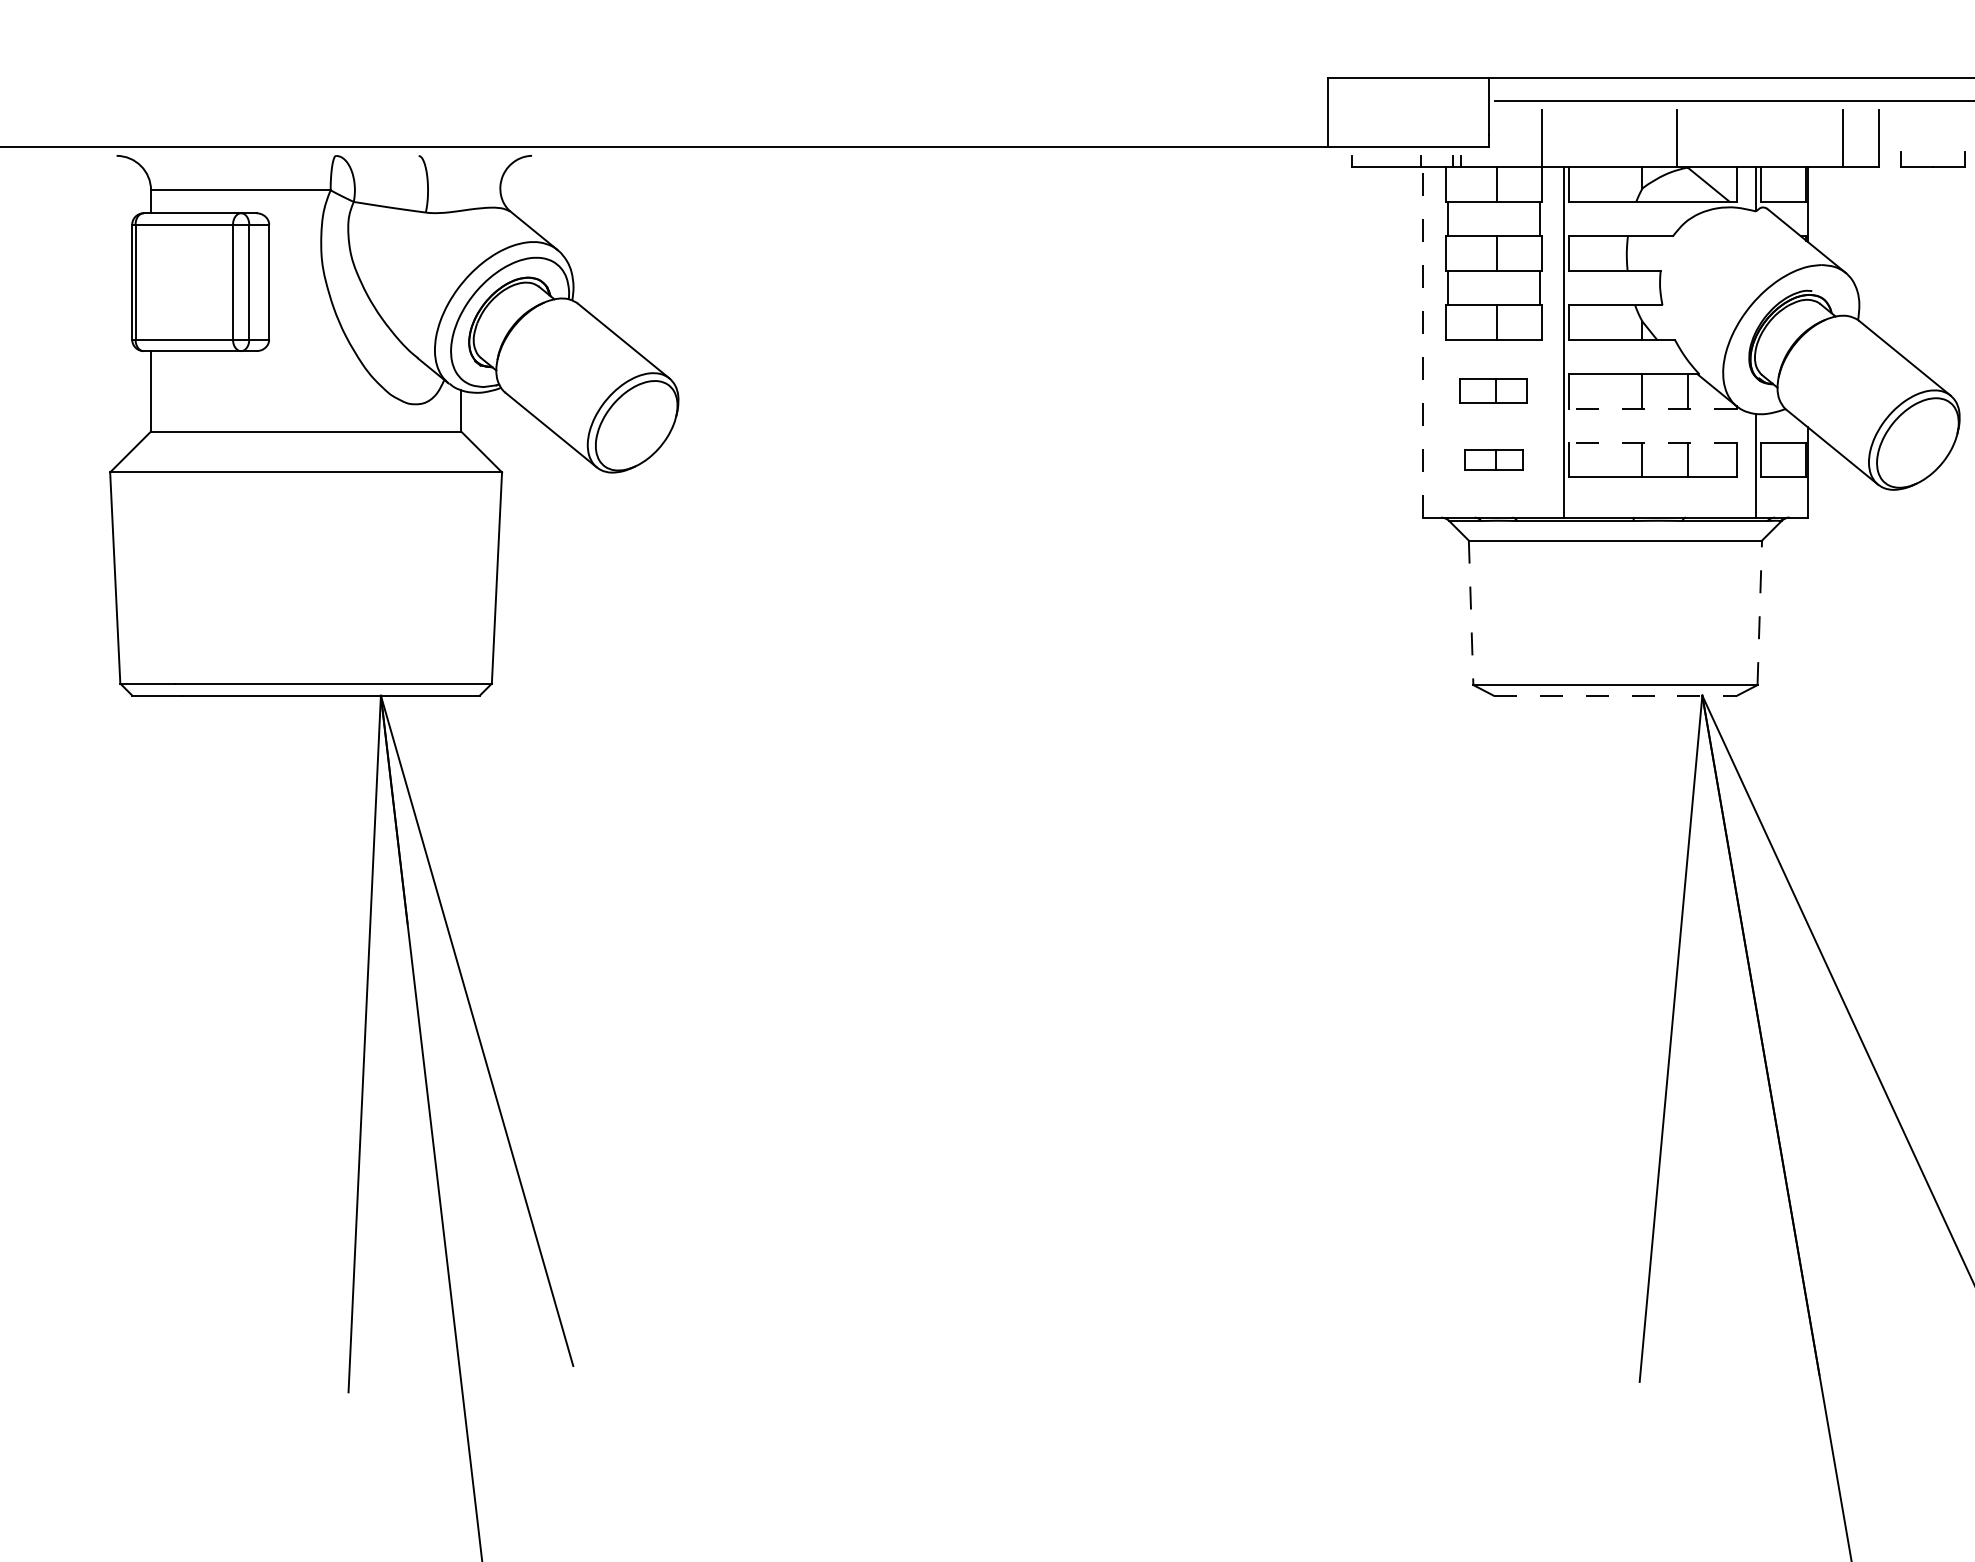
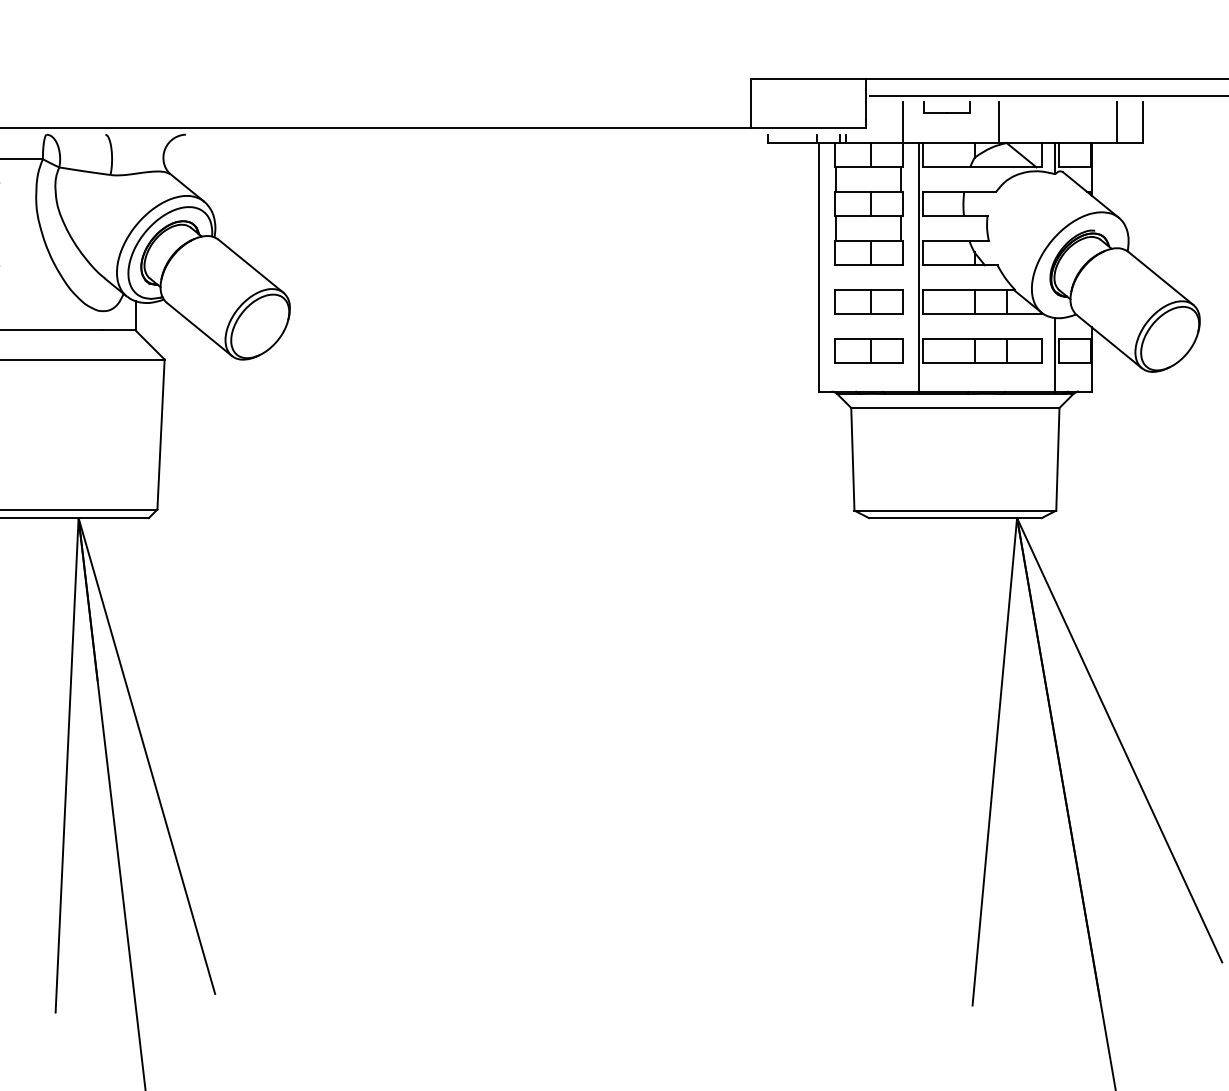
part: (1932, 166) -> (946, 112), moved
line: (1423, 342) -> (819, 267), dashed -> solid
part: (1493, 391) -> (868, 302), size x1.43
line: (1653, 408) -> (982, 314), dashed -> solid
line: (1653, 443) -> (982, 339), dashed -> solid
part: (1493, 459) -> (868, 350), size x1.67
line: (1759, 612) -> (1057, 459), dashed -> solid
line: (1471, 613) -> (853, 459), dashed -> solid
line: (1615, 695) -> (955, 517), dashed -> solid

